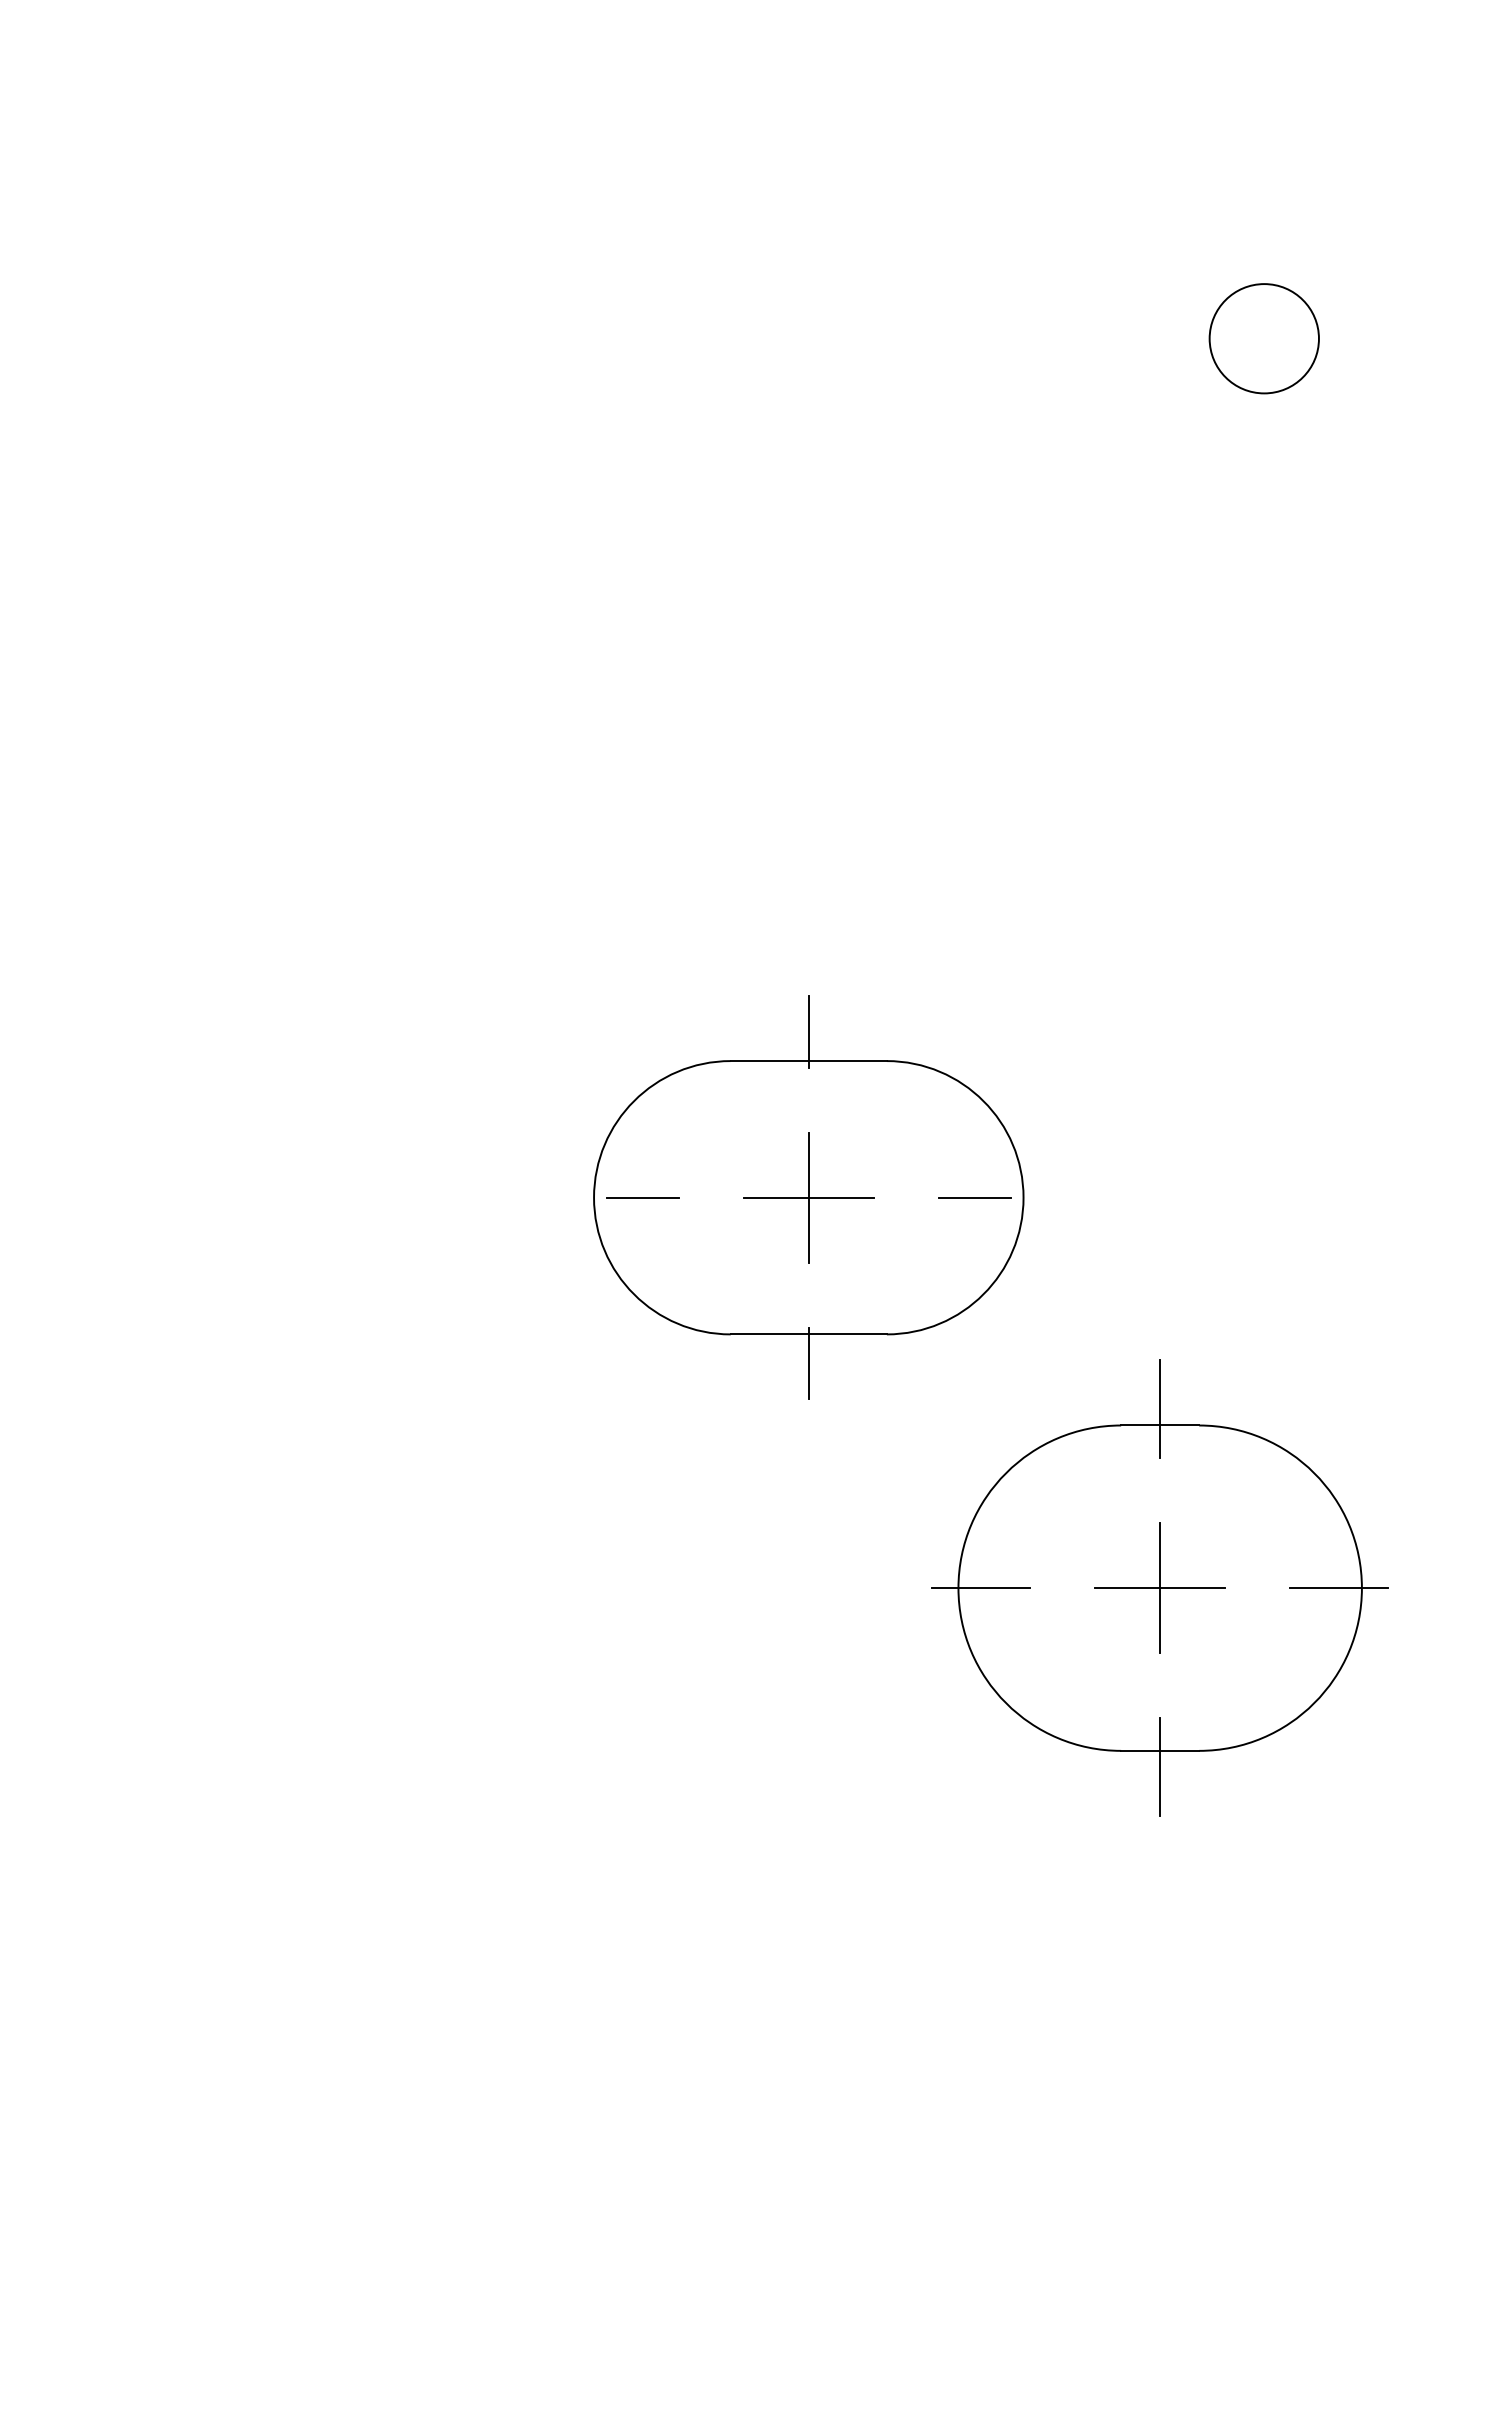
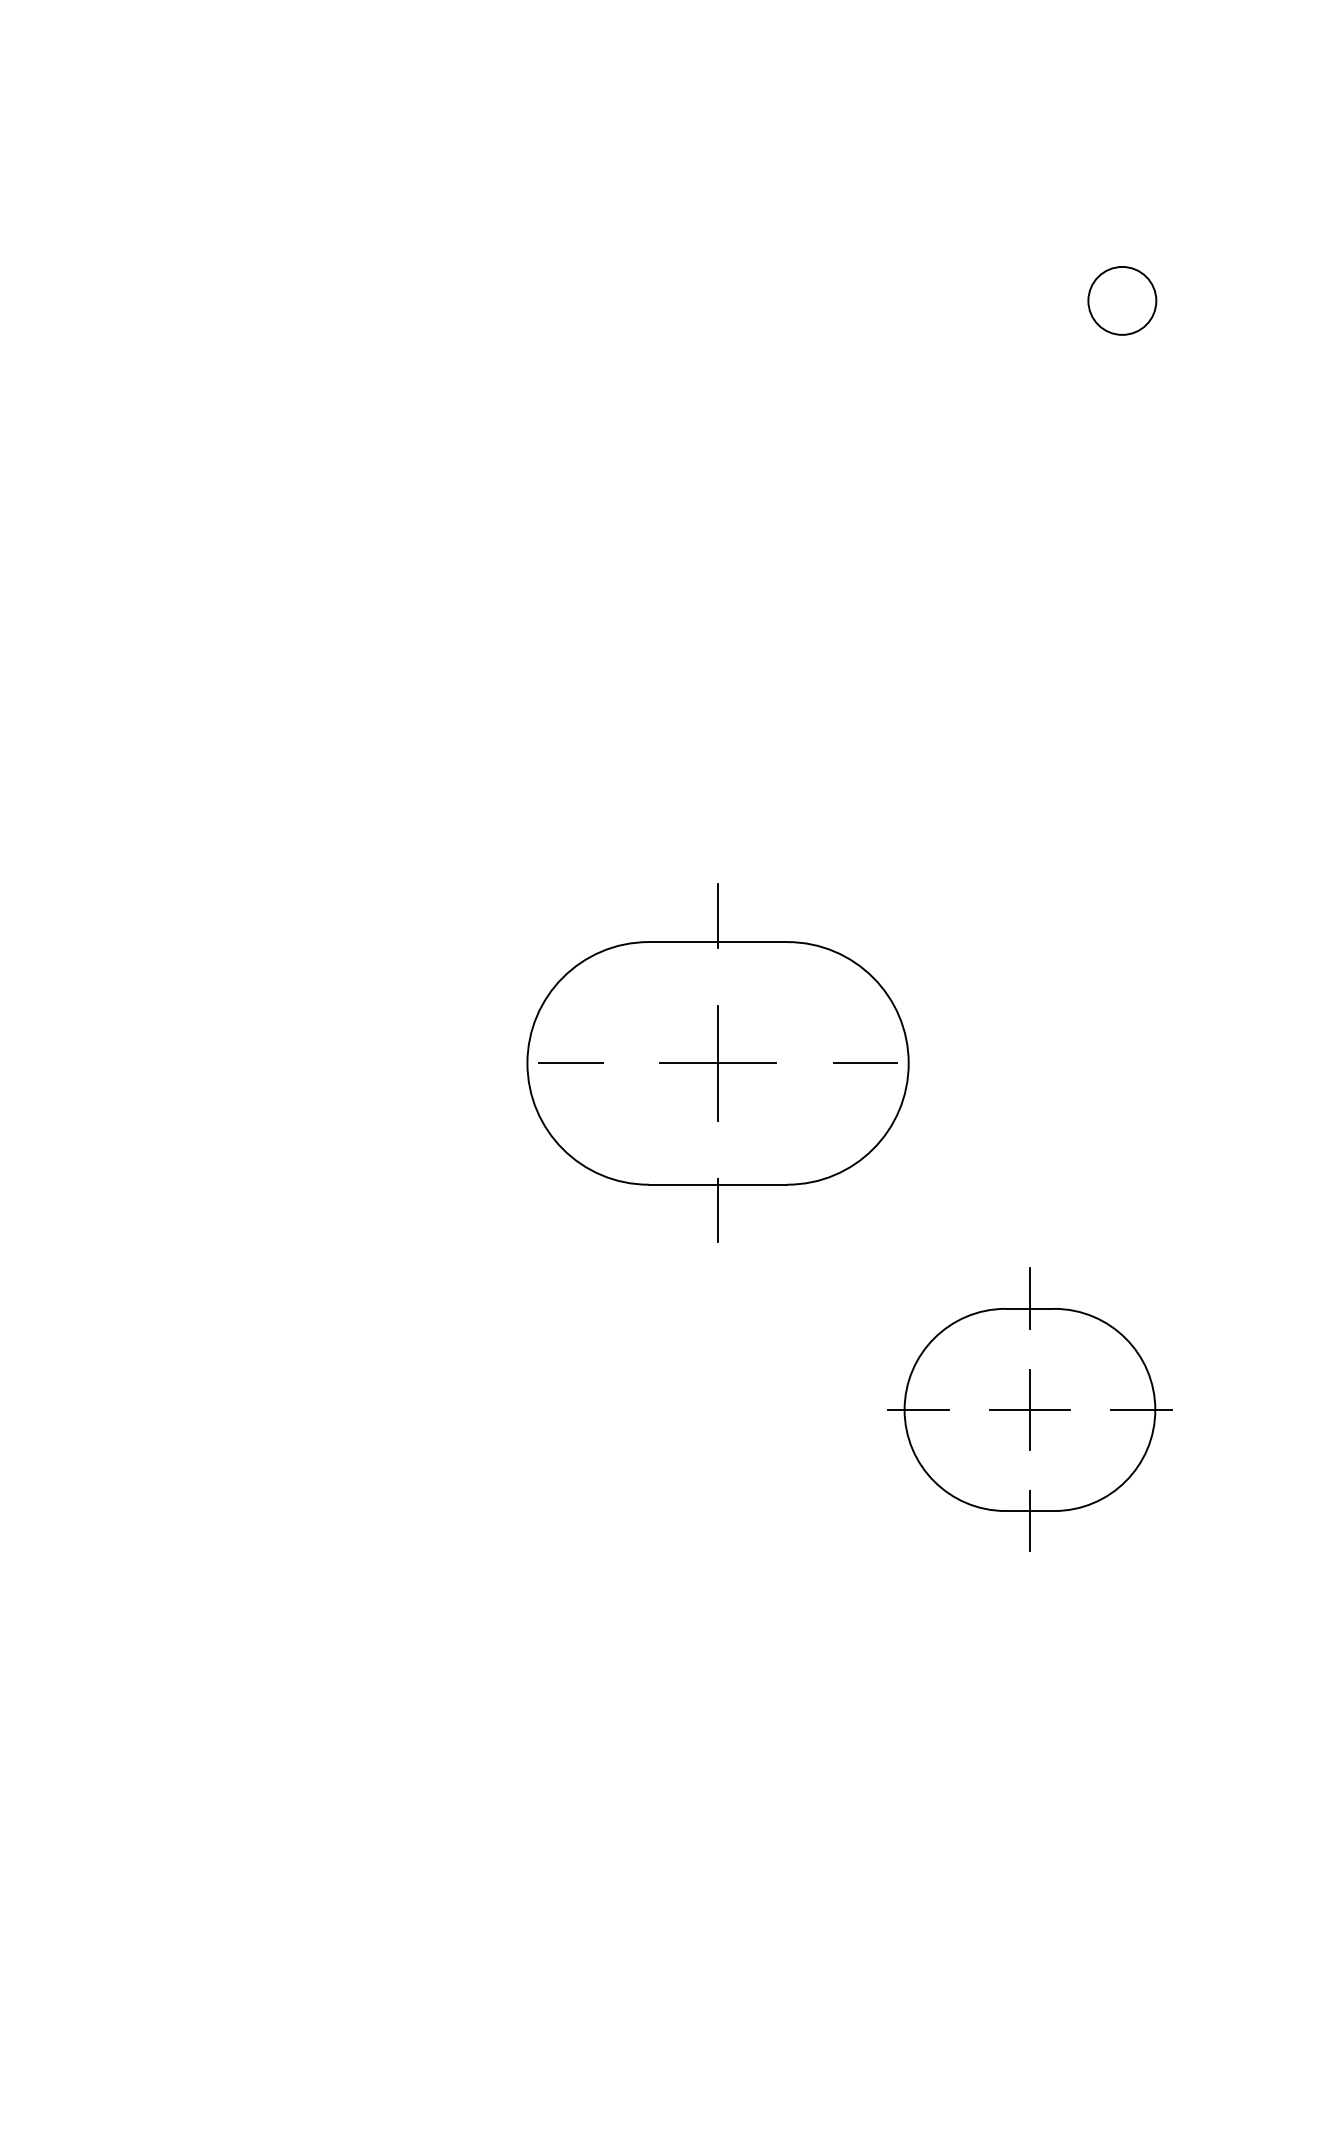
circle: (1263, 338) -> (1121, 300), size x0.7
part: (1159, 1587) -> (1029, 1409), size x0.7

